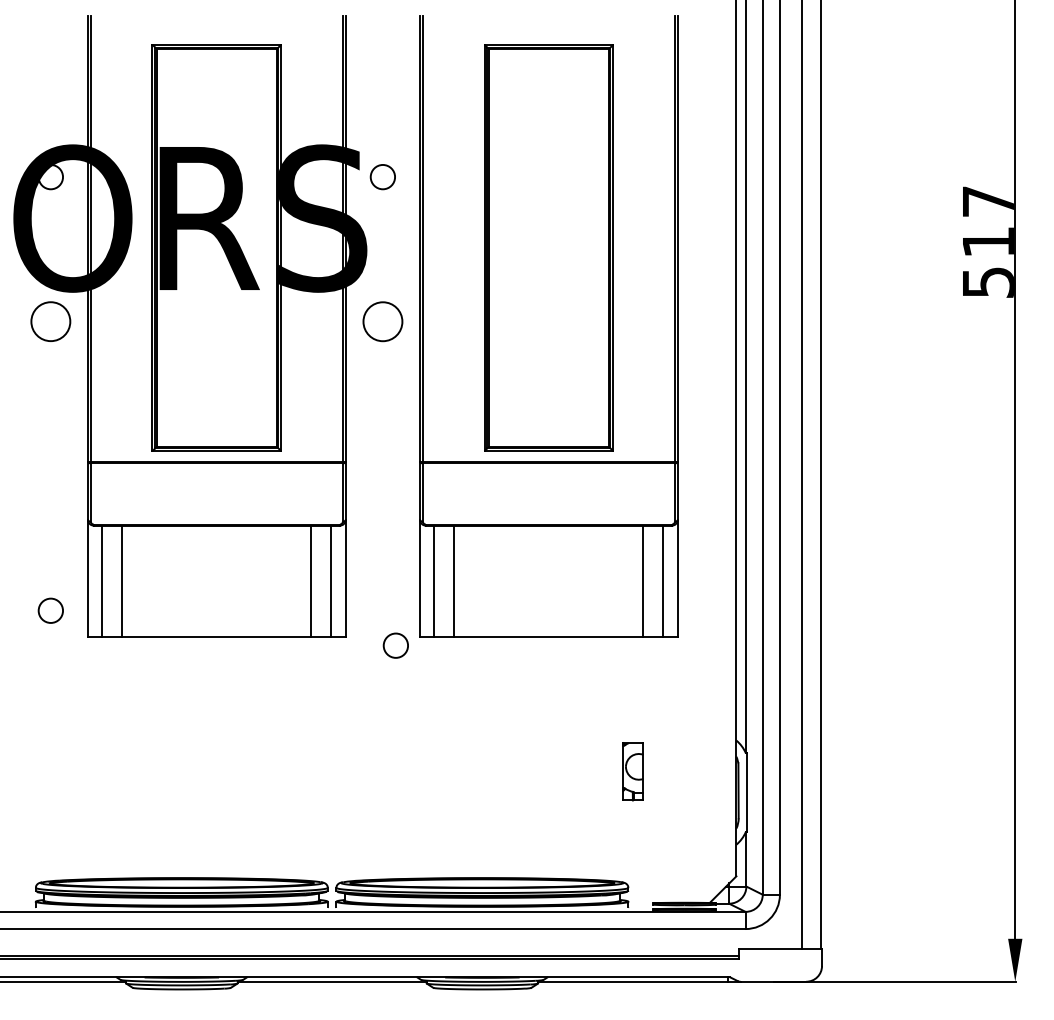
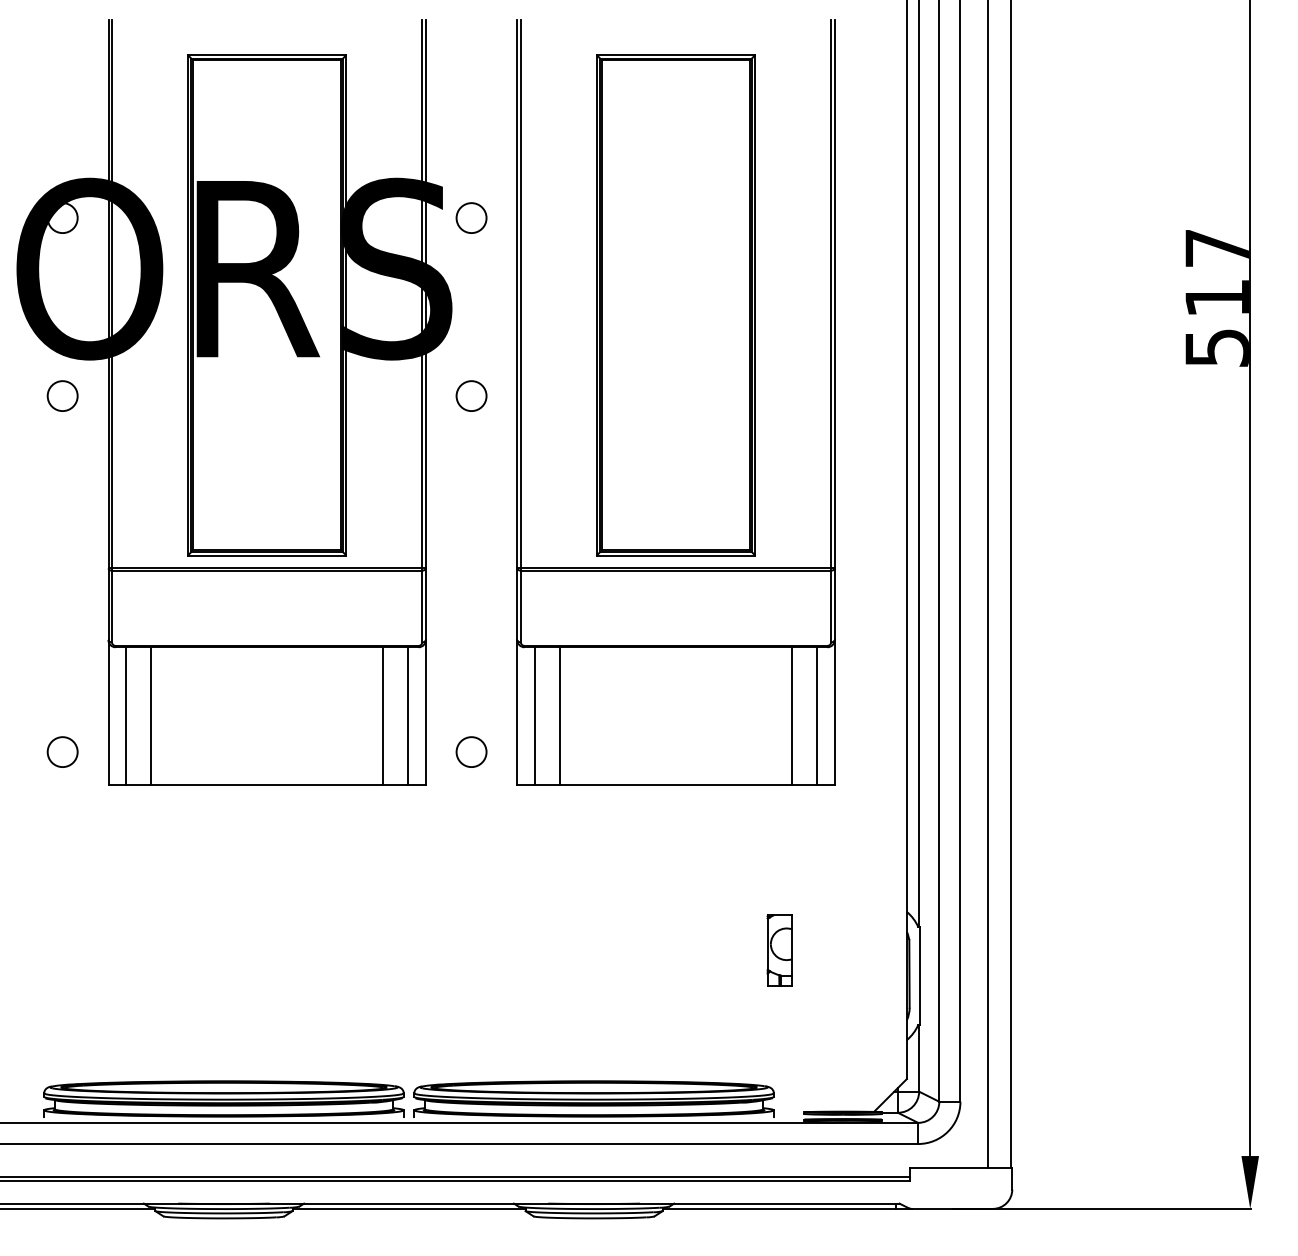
circle: (50, 321) -> (62, 396), size x0.62
circle: (382, 321) -> (471, 395), size x0.62
circle: (395, 645) -> (471, 751), moved

